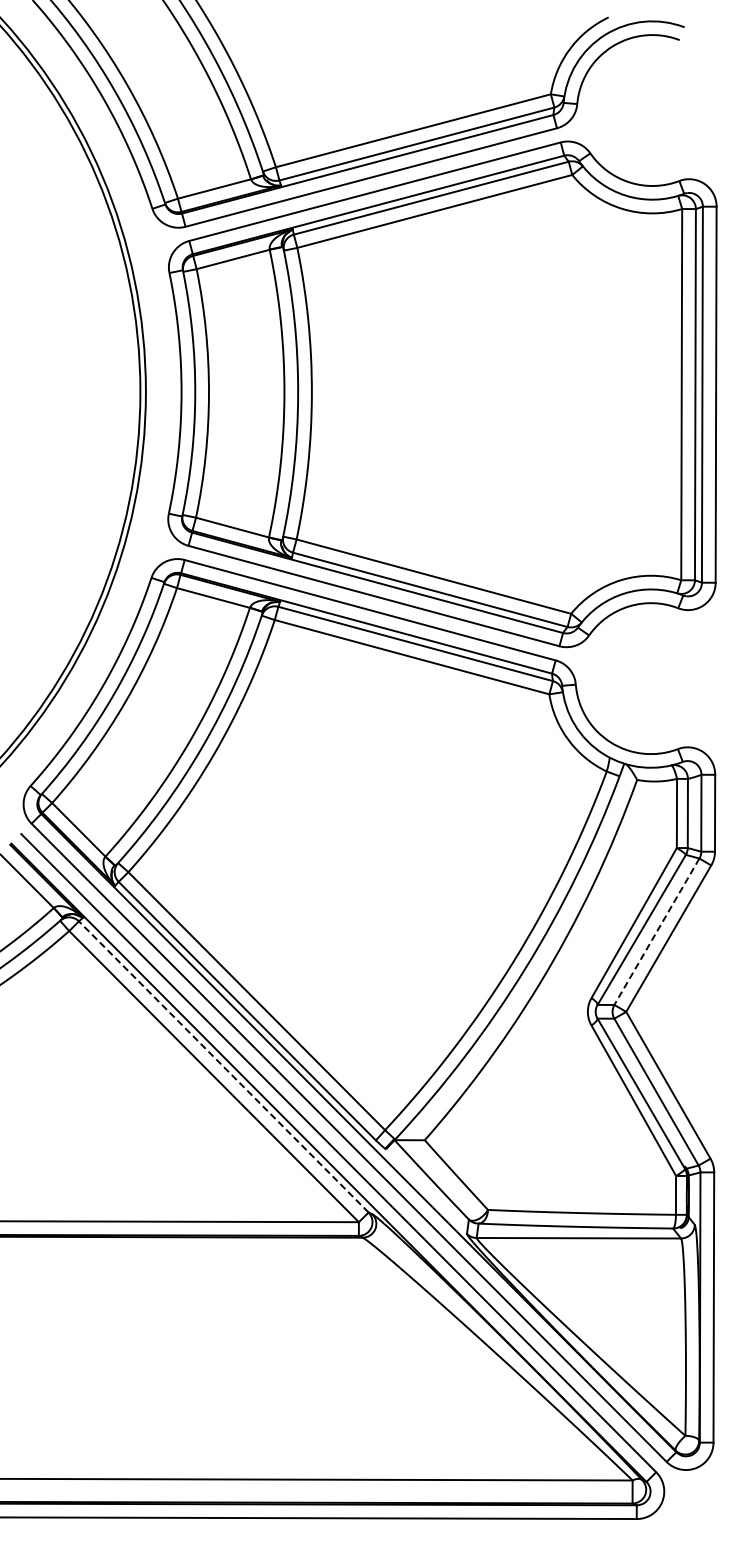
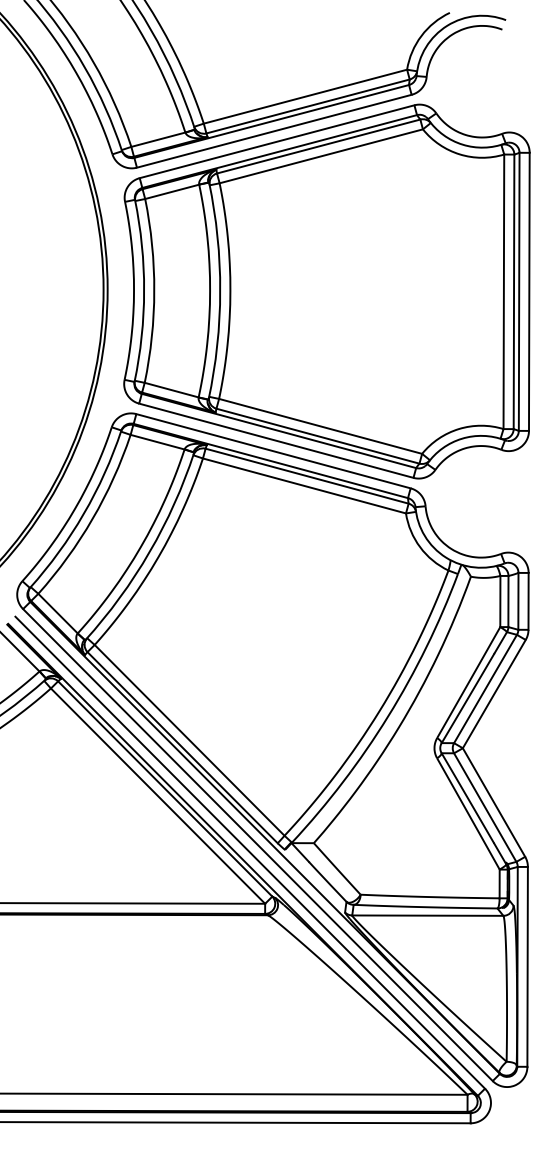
line: (656, 931) -> (485, 688), dashed -> solid
line: (223, 1066) -> (165, 788), dashed -> solid

